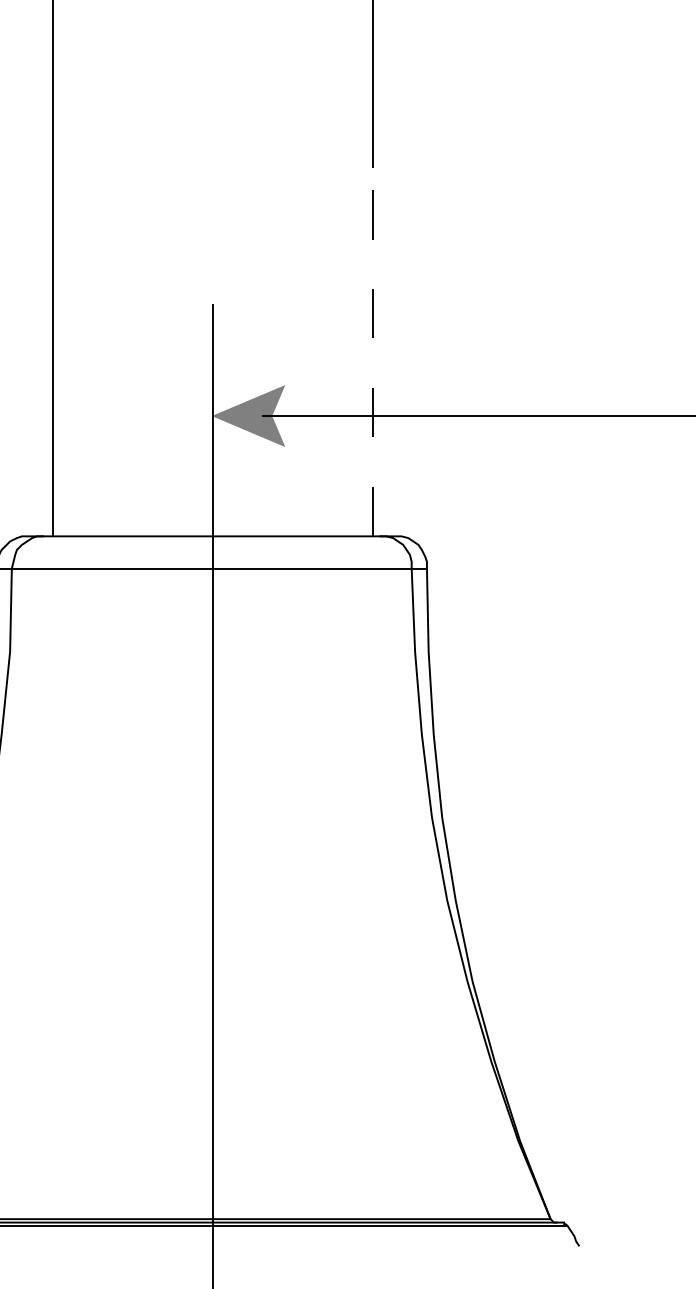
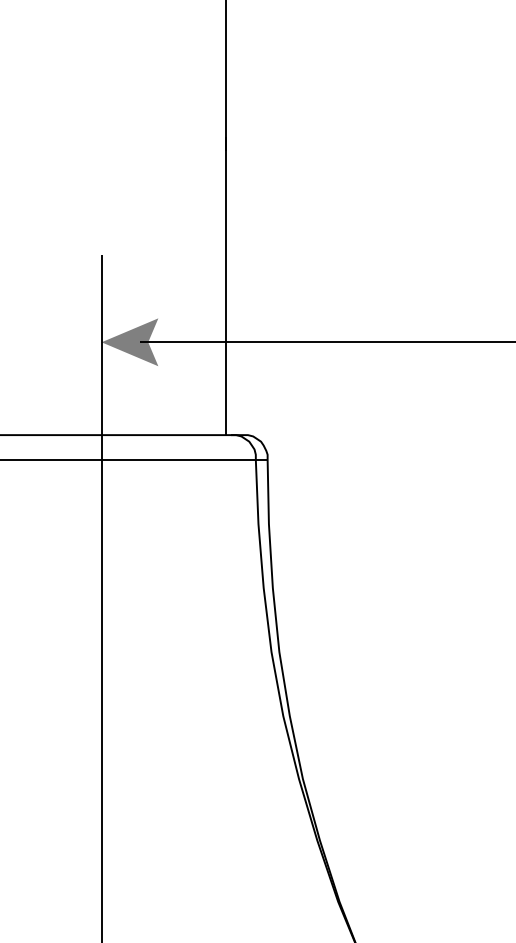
line: (372, 342) -> (225, 285), dashed -> solid

